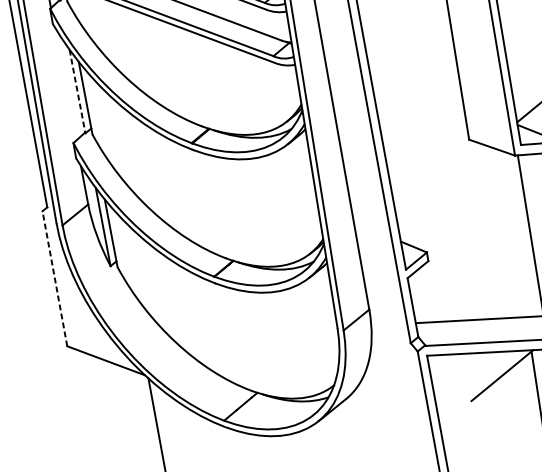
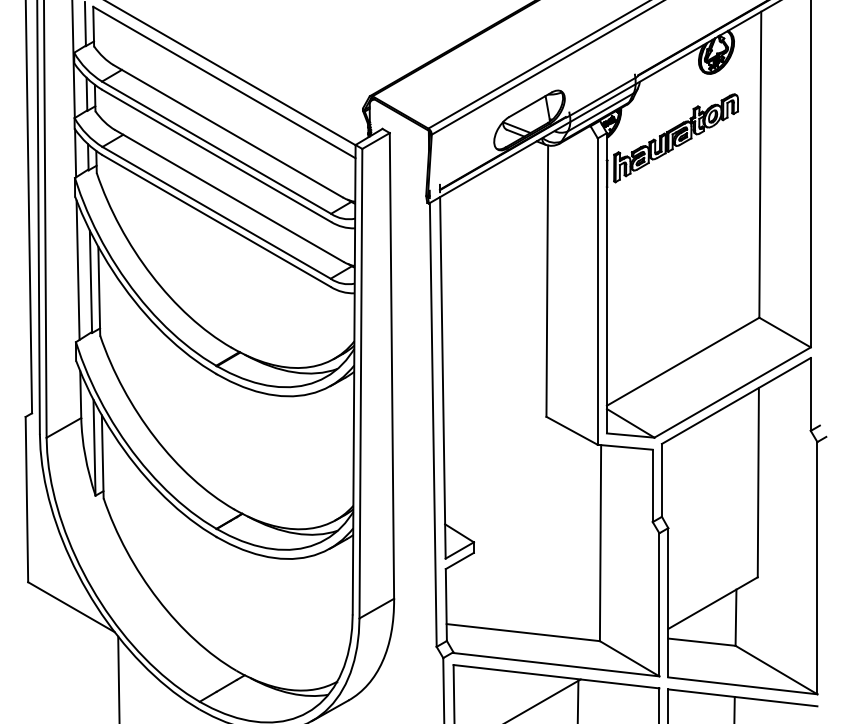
line: (64, 83) -> (77, 269), added
line: (77, 92) -> (90, 282), dashed -> solid
line: (54, 278) -> (26, 499), dashed -> solid

